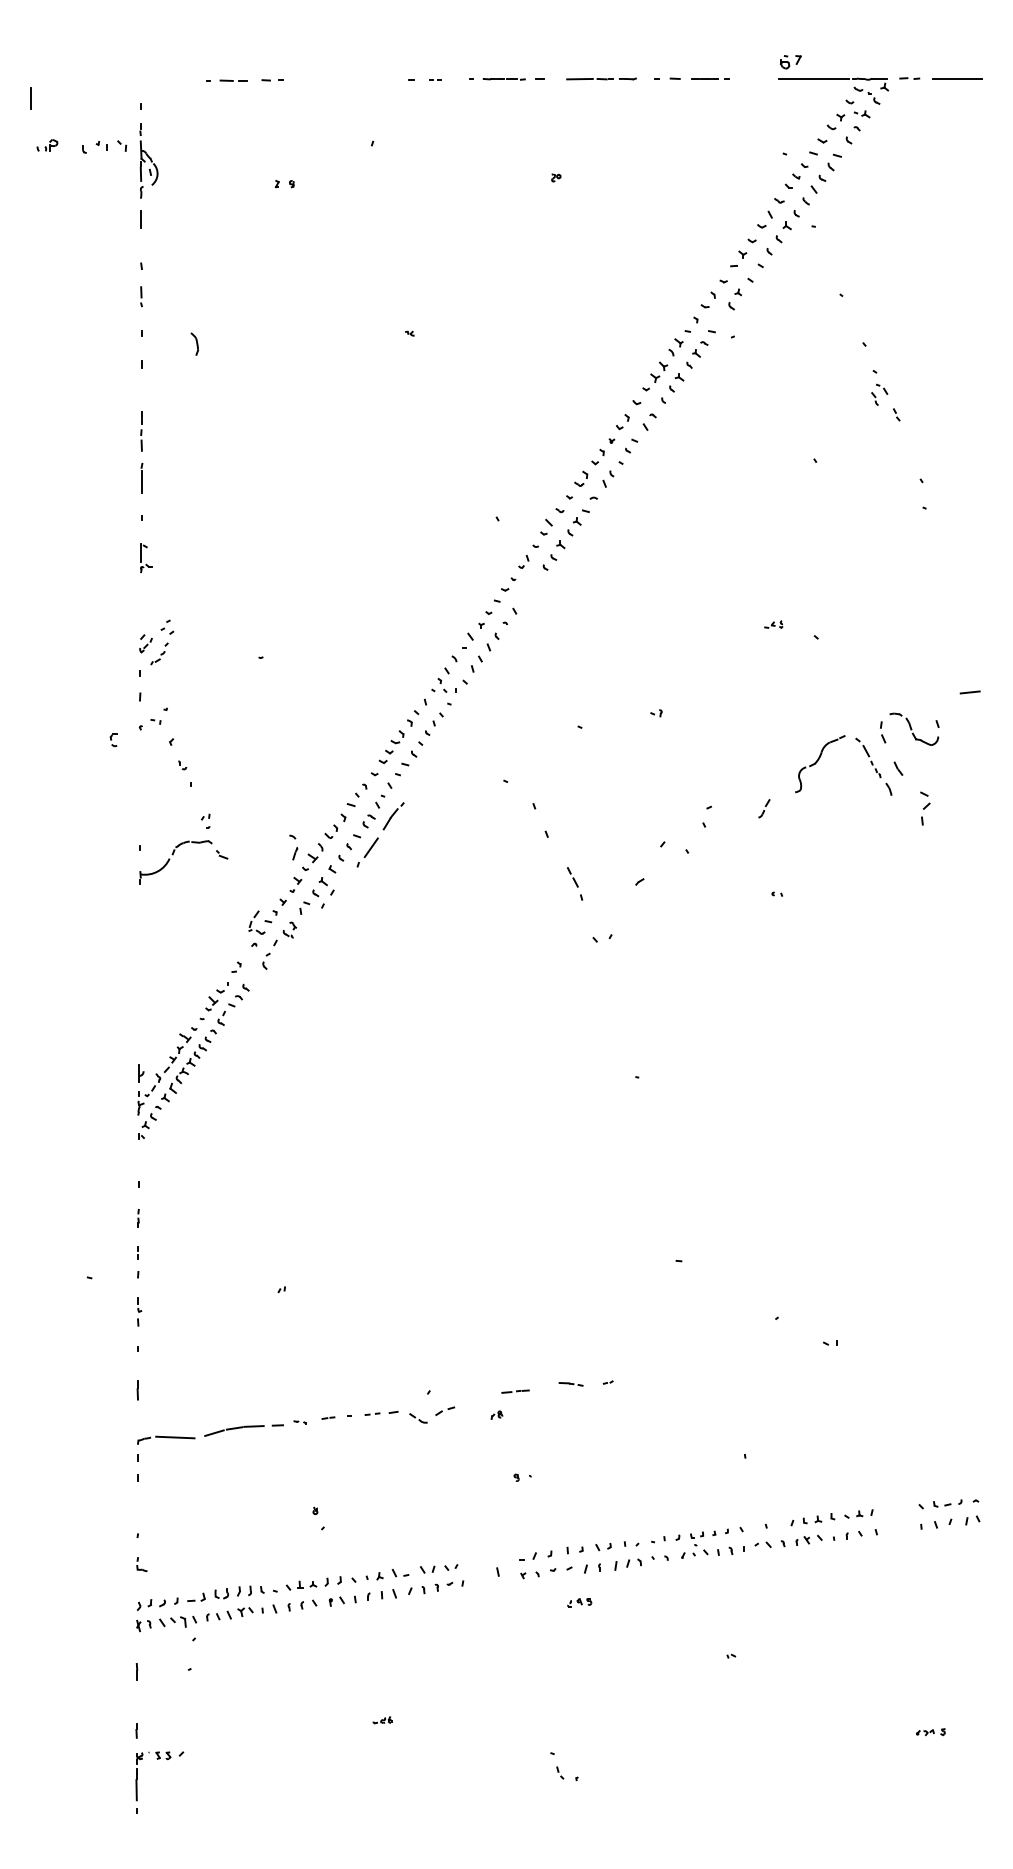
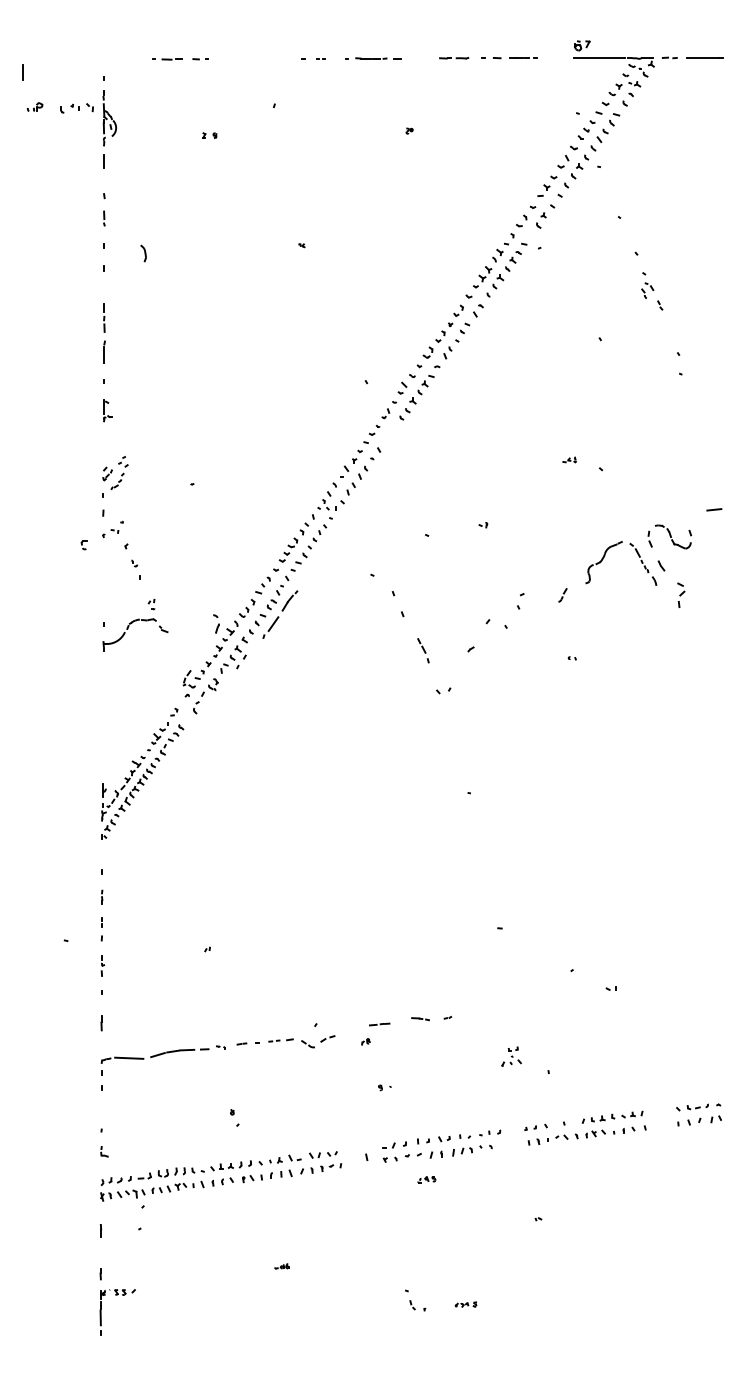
line: (579, 78) -> (426, 57), removed
part: (694, 1544) -> (511, 1056), moved
part: (930, 1732) -> (465, 1304), moved

